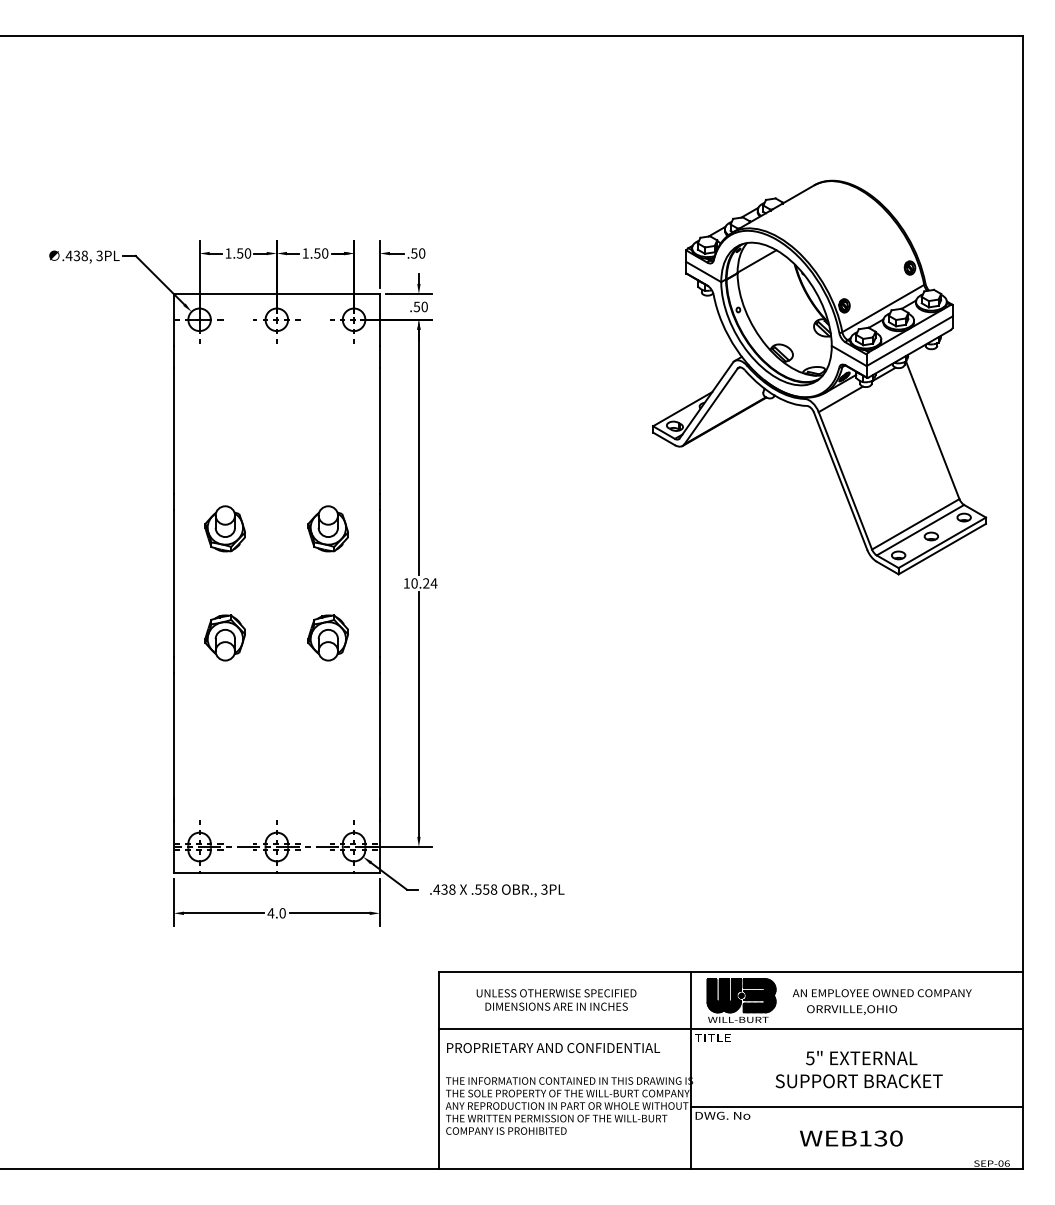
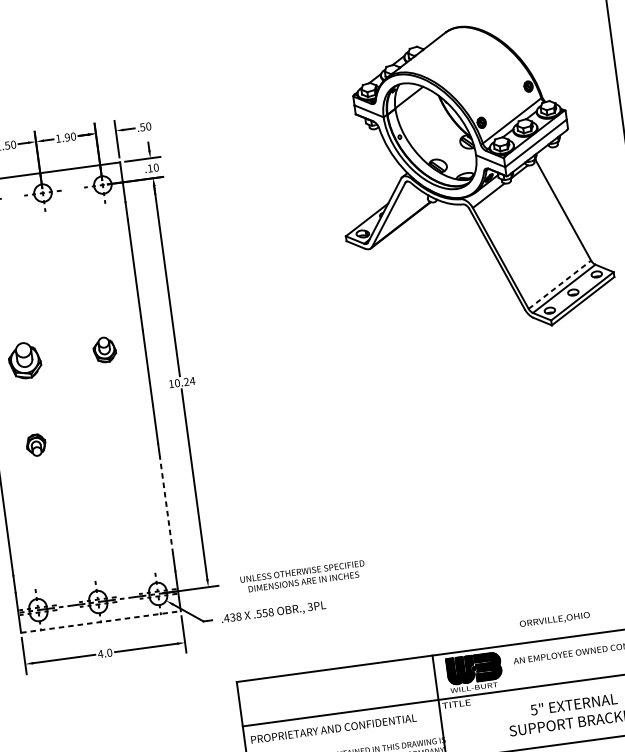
text: (317, 253) -> (67, 137), 1.50 -> 1.90
text: (416, 306) -> (149, 168), .50 -> .10
line: (916, 524) -> (560, 284), solid -> dashed
part: (327, 528) -> (104, 349), size x0.7
part: (224, 637) -> (35, 445), size x0.6
part: (327, 637) -> (115, 434), removed
line: (379, 736) -> (166, 505), solid -> dashed
line: (276, 872) -> (100, 621), solid -> dashed
text: (556, 999) -> (302, 576), moved
text: (851, 1009) -> (554, 619), moved

